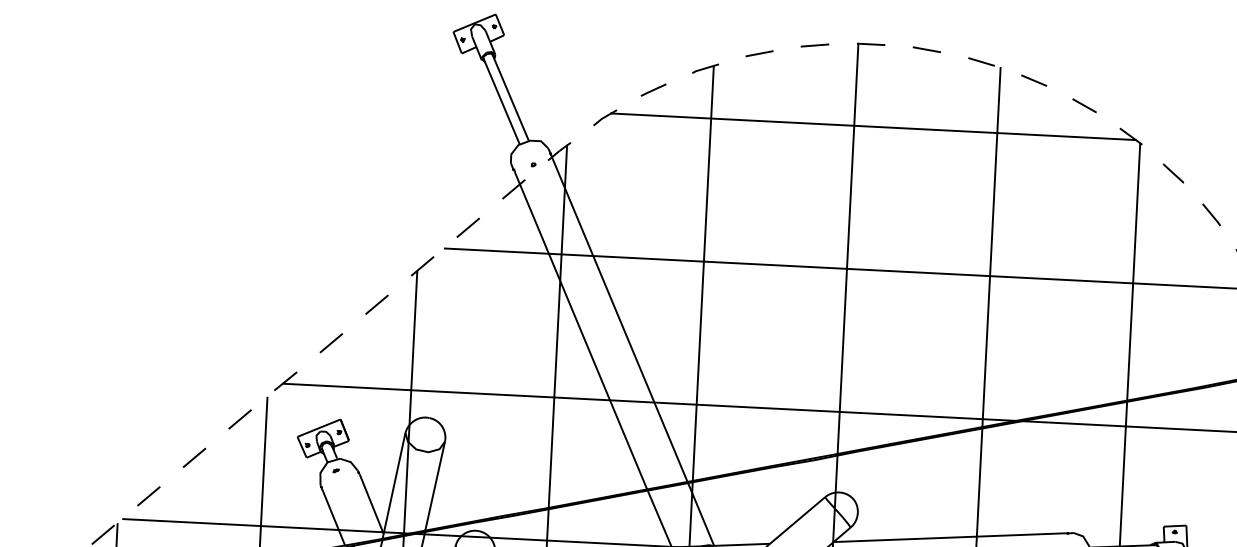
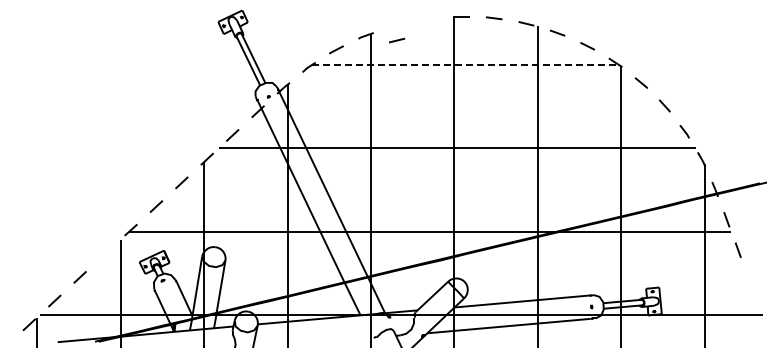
line: (814, 44) -> (428, 18), removed
line: (760, 53) -> (397, 40), moved
line: (873, 126) -> (465, 64), solid -> dashed
line: (239, 419) -> (105, 253), removed

